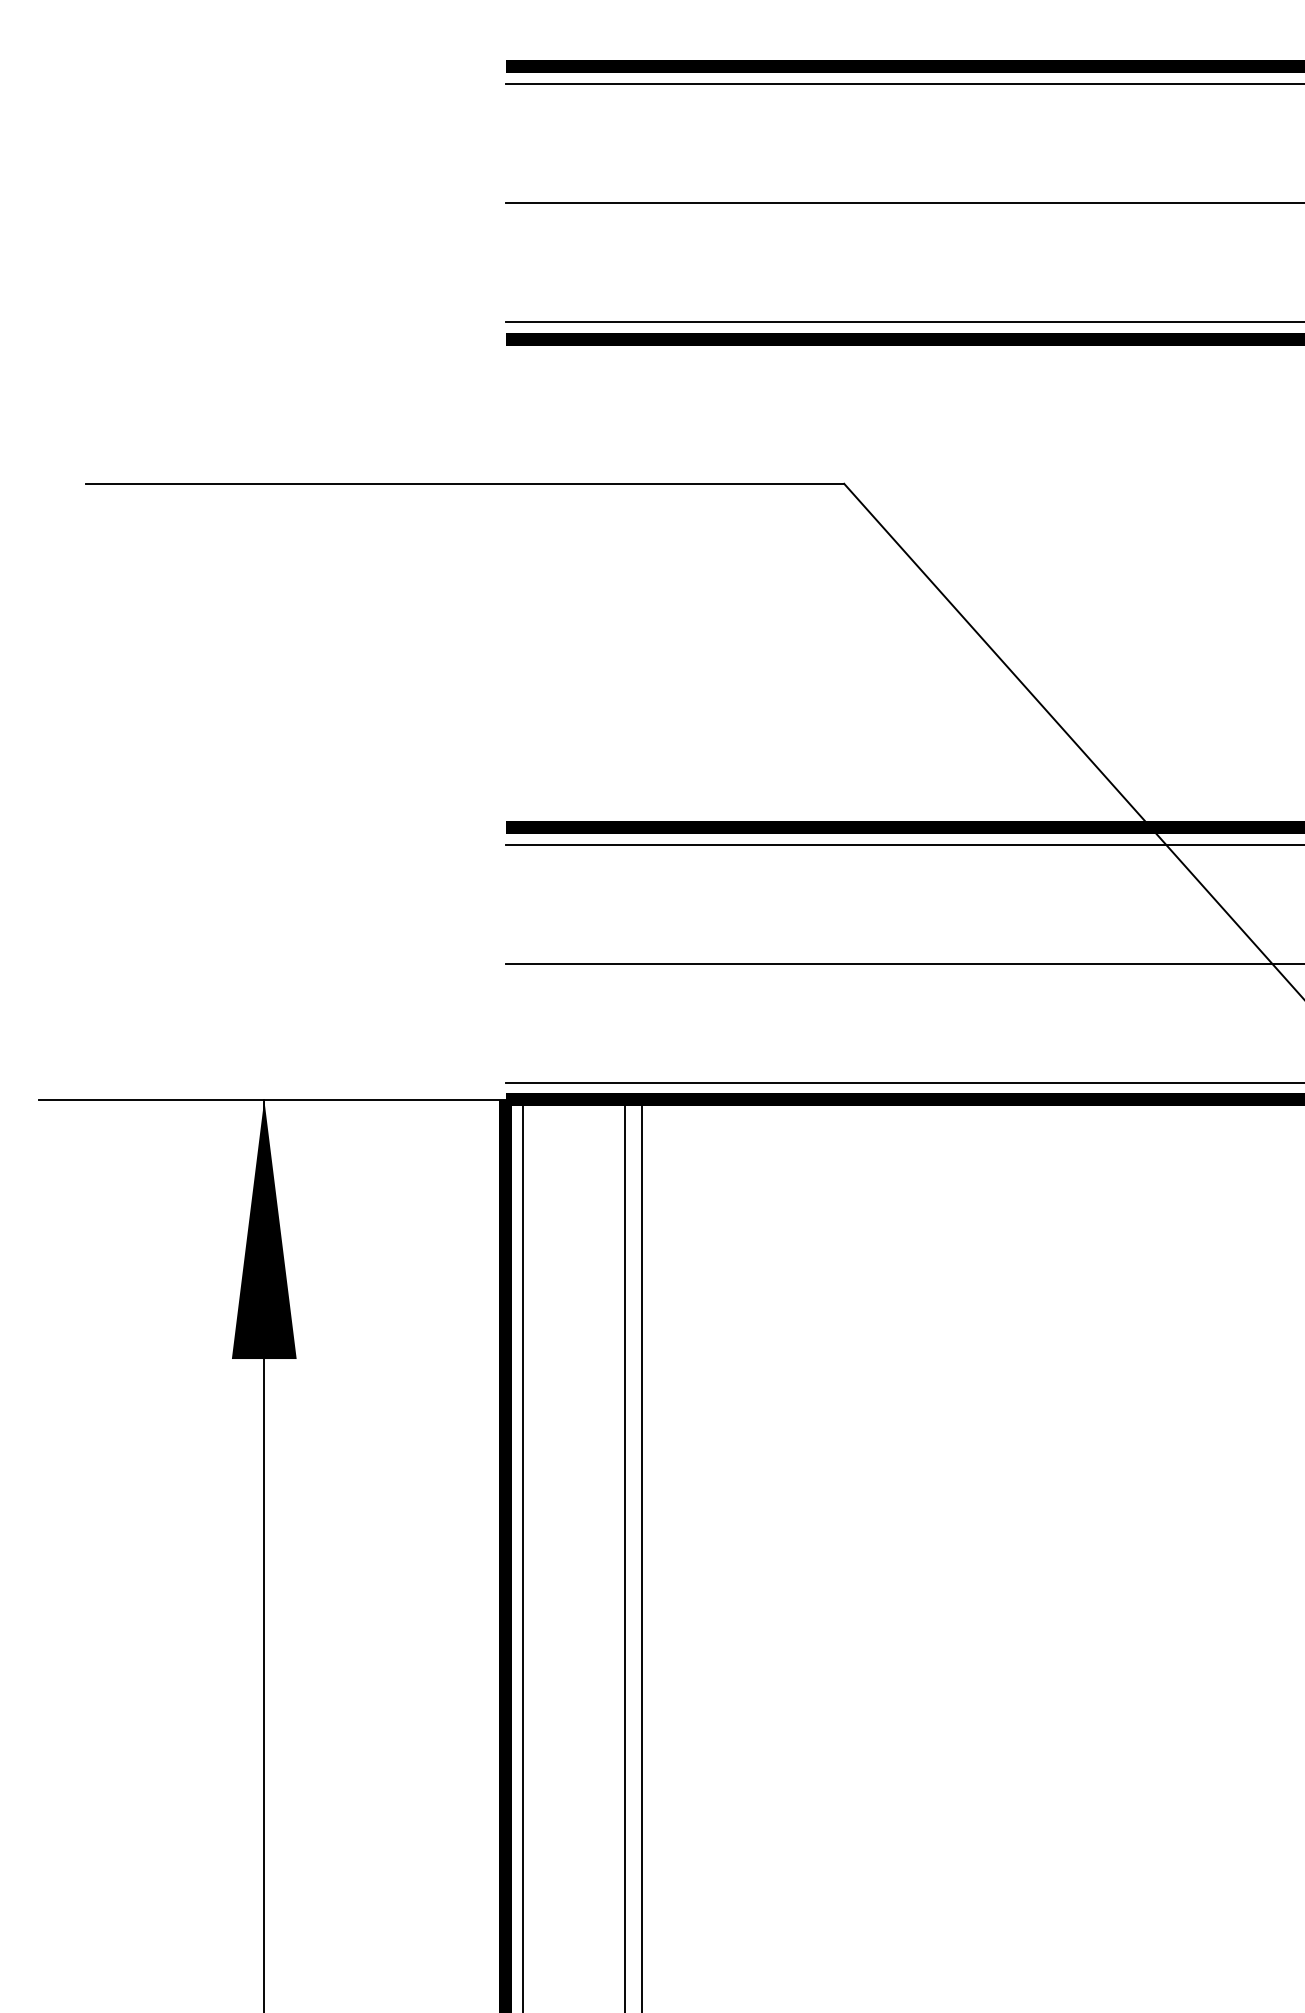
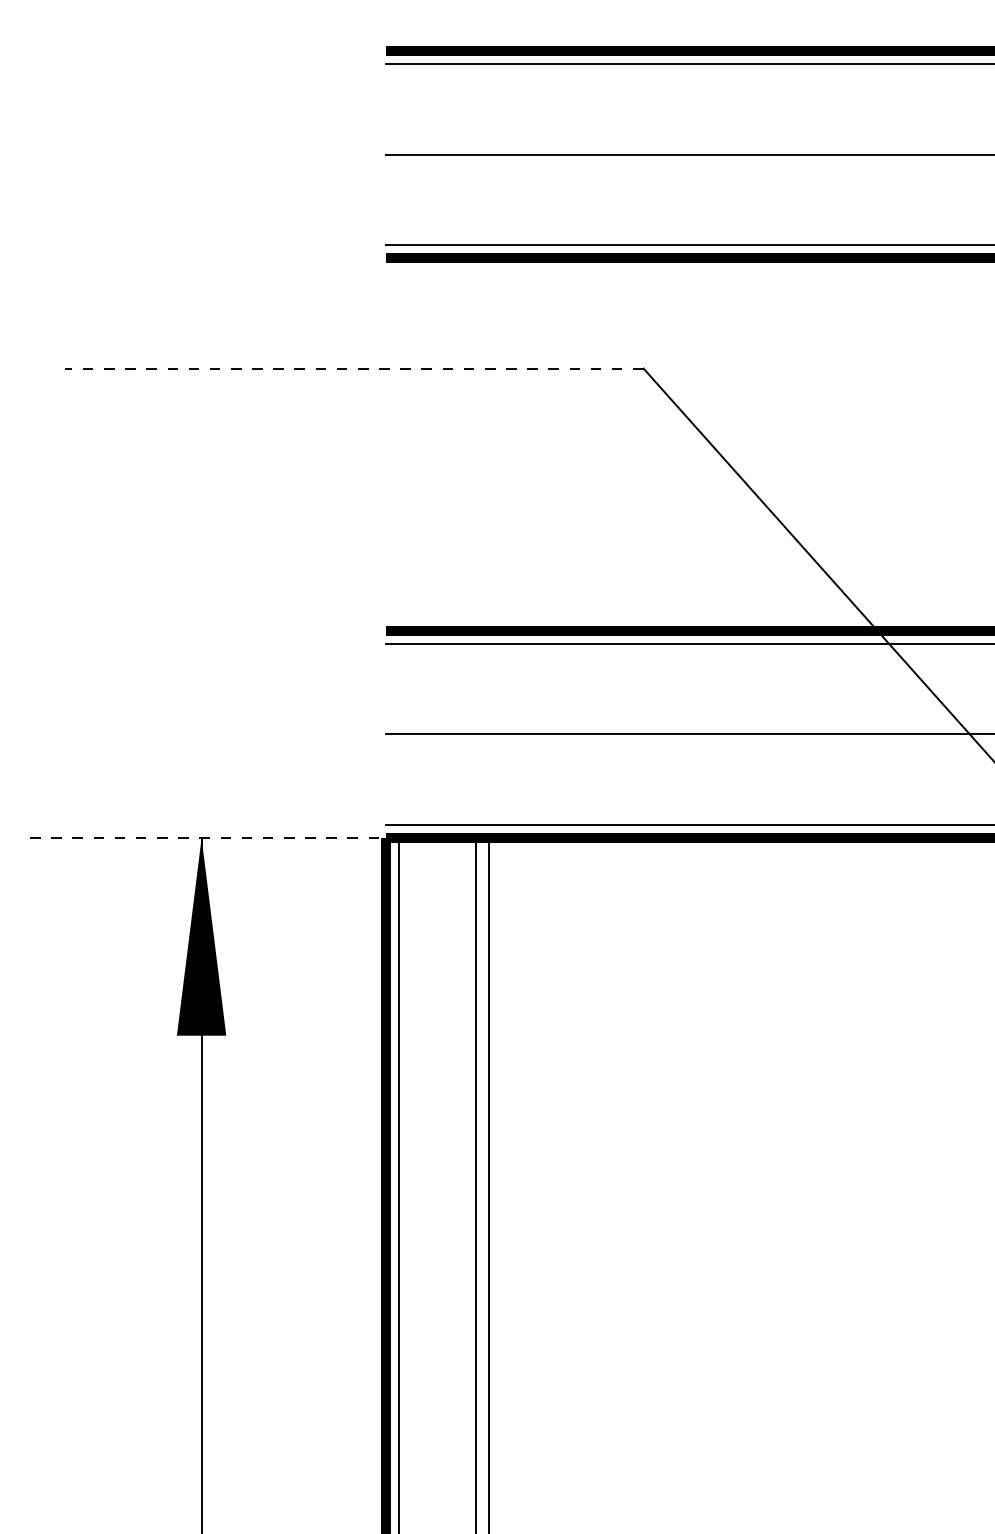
line: (464, 483) -> (354, 368), solid -> dashed
line: (281, 1099) -> (214, 837), solid -> dashed

